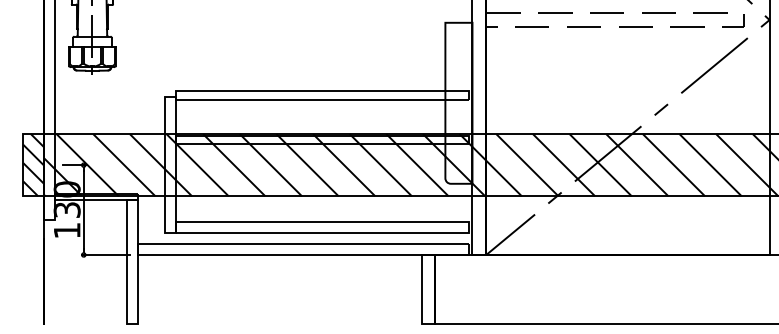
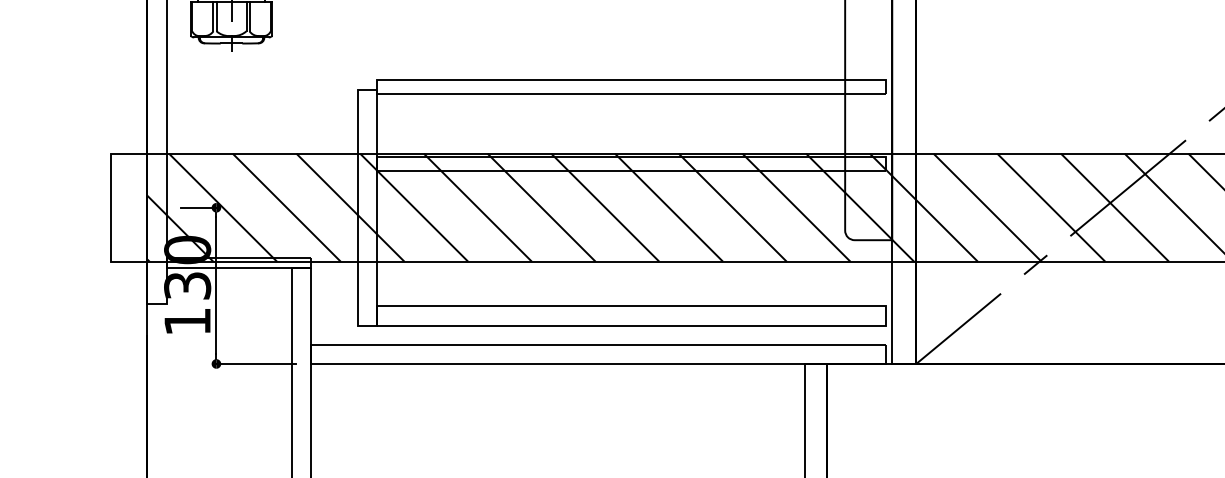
hatch: (33, 165) -> (129, 208), removed

